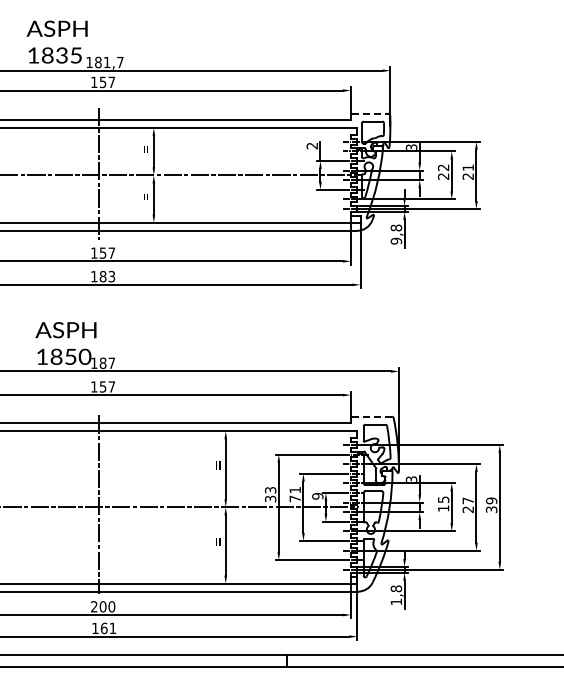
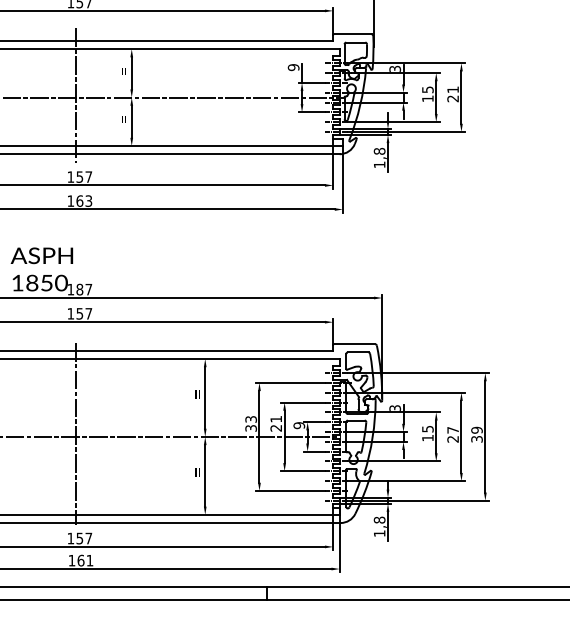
line: (370, 113) -> (353, 34), dashed -> solid
text: (312, 145) -> (293, 67), 2 -> 9
text: (443, 171) -> (427, 93), 22 -> 15
text: (396, 240) -> (379, 164), 9,8 -> 1,8
text: (102, 276) -> (79, 200), 183 -> 163
line: (372, 416) -> (355, 344), dashed -> solid
text: (294, 498) -> (275, 427), 71 -> 21
text: (103, 606) -> (80, 538), 200 -> 157

